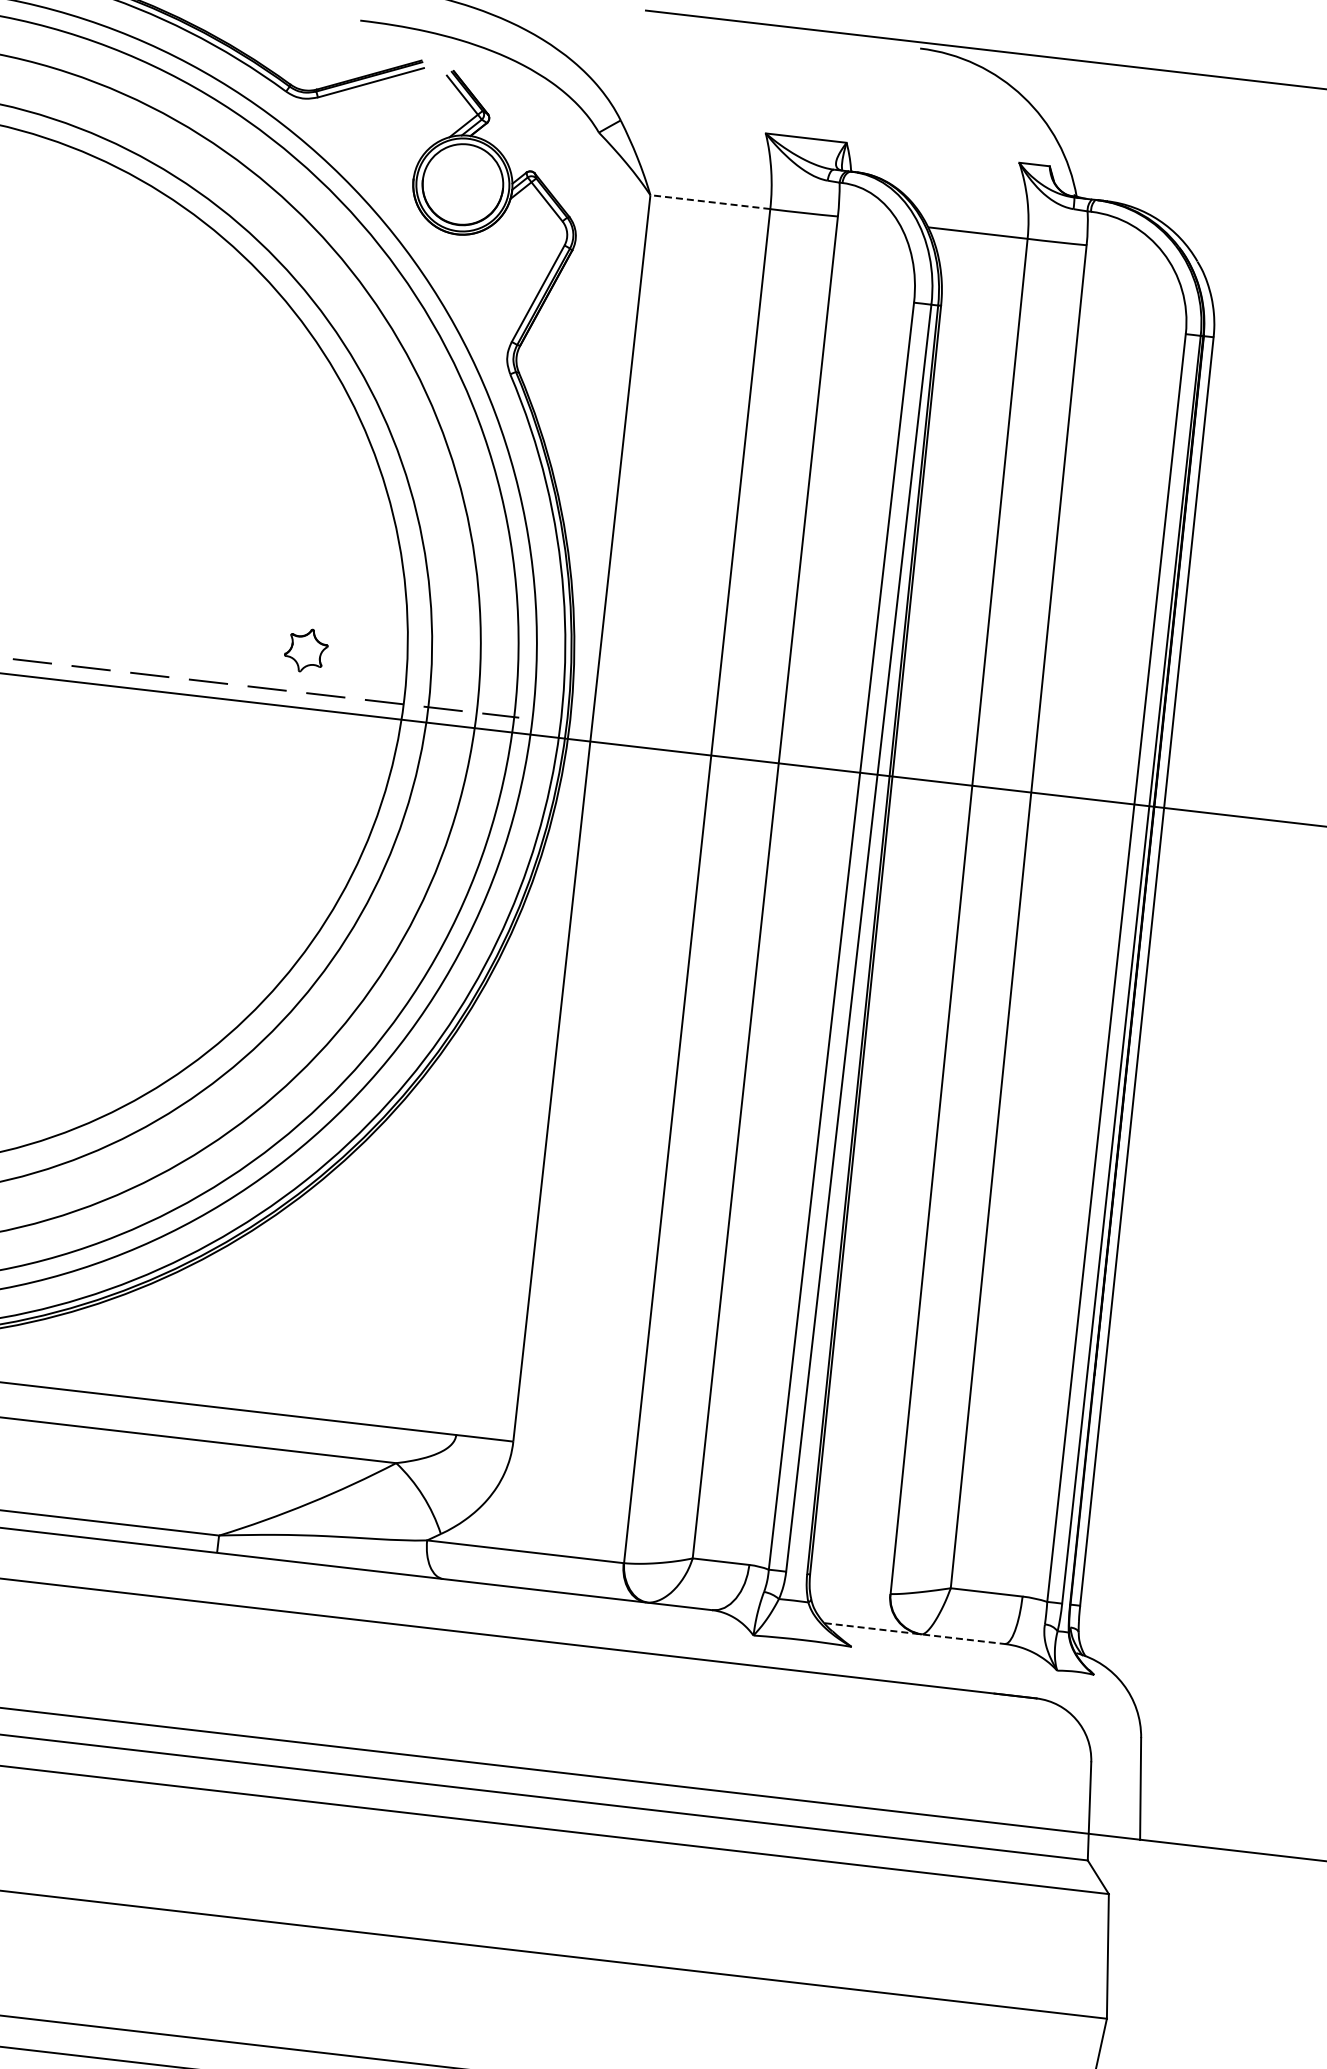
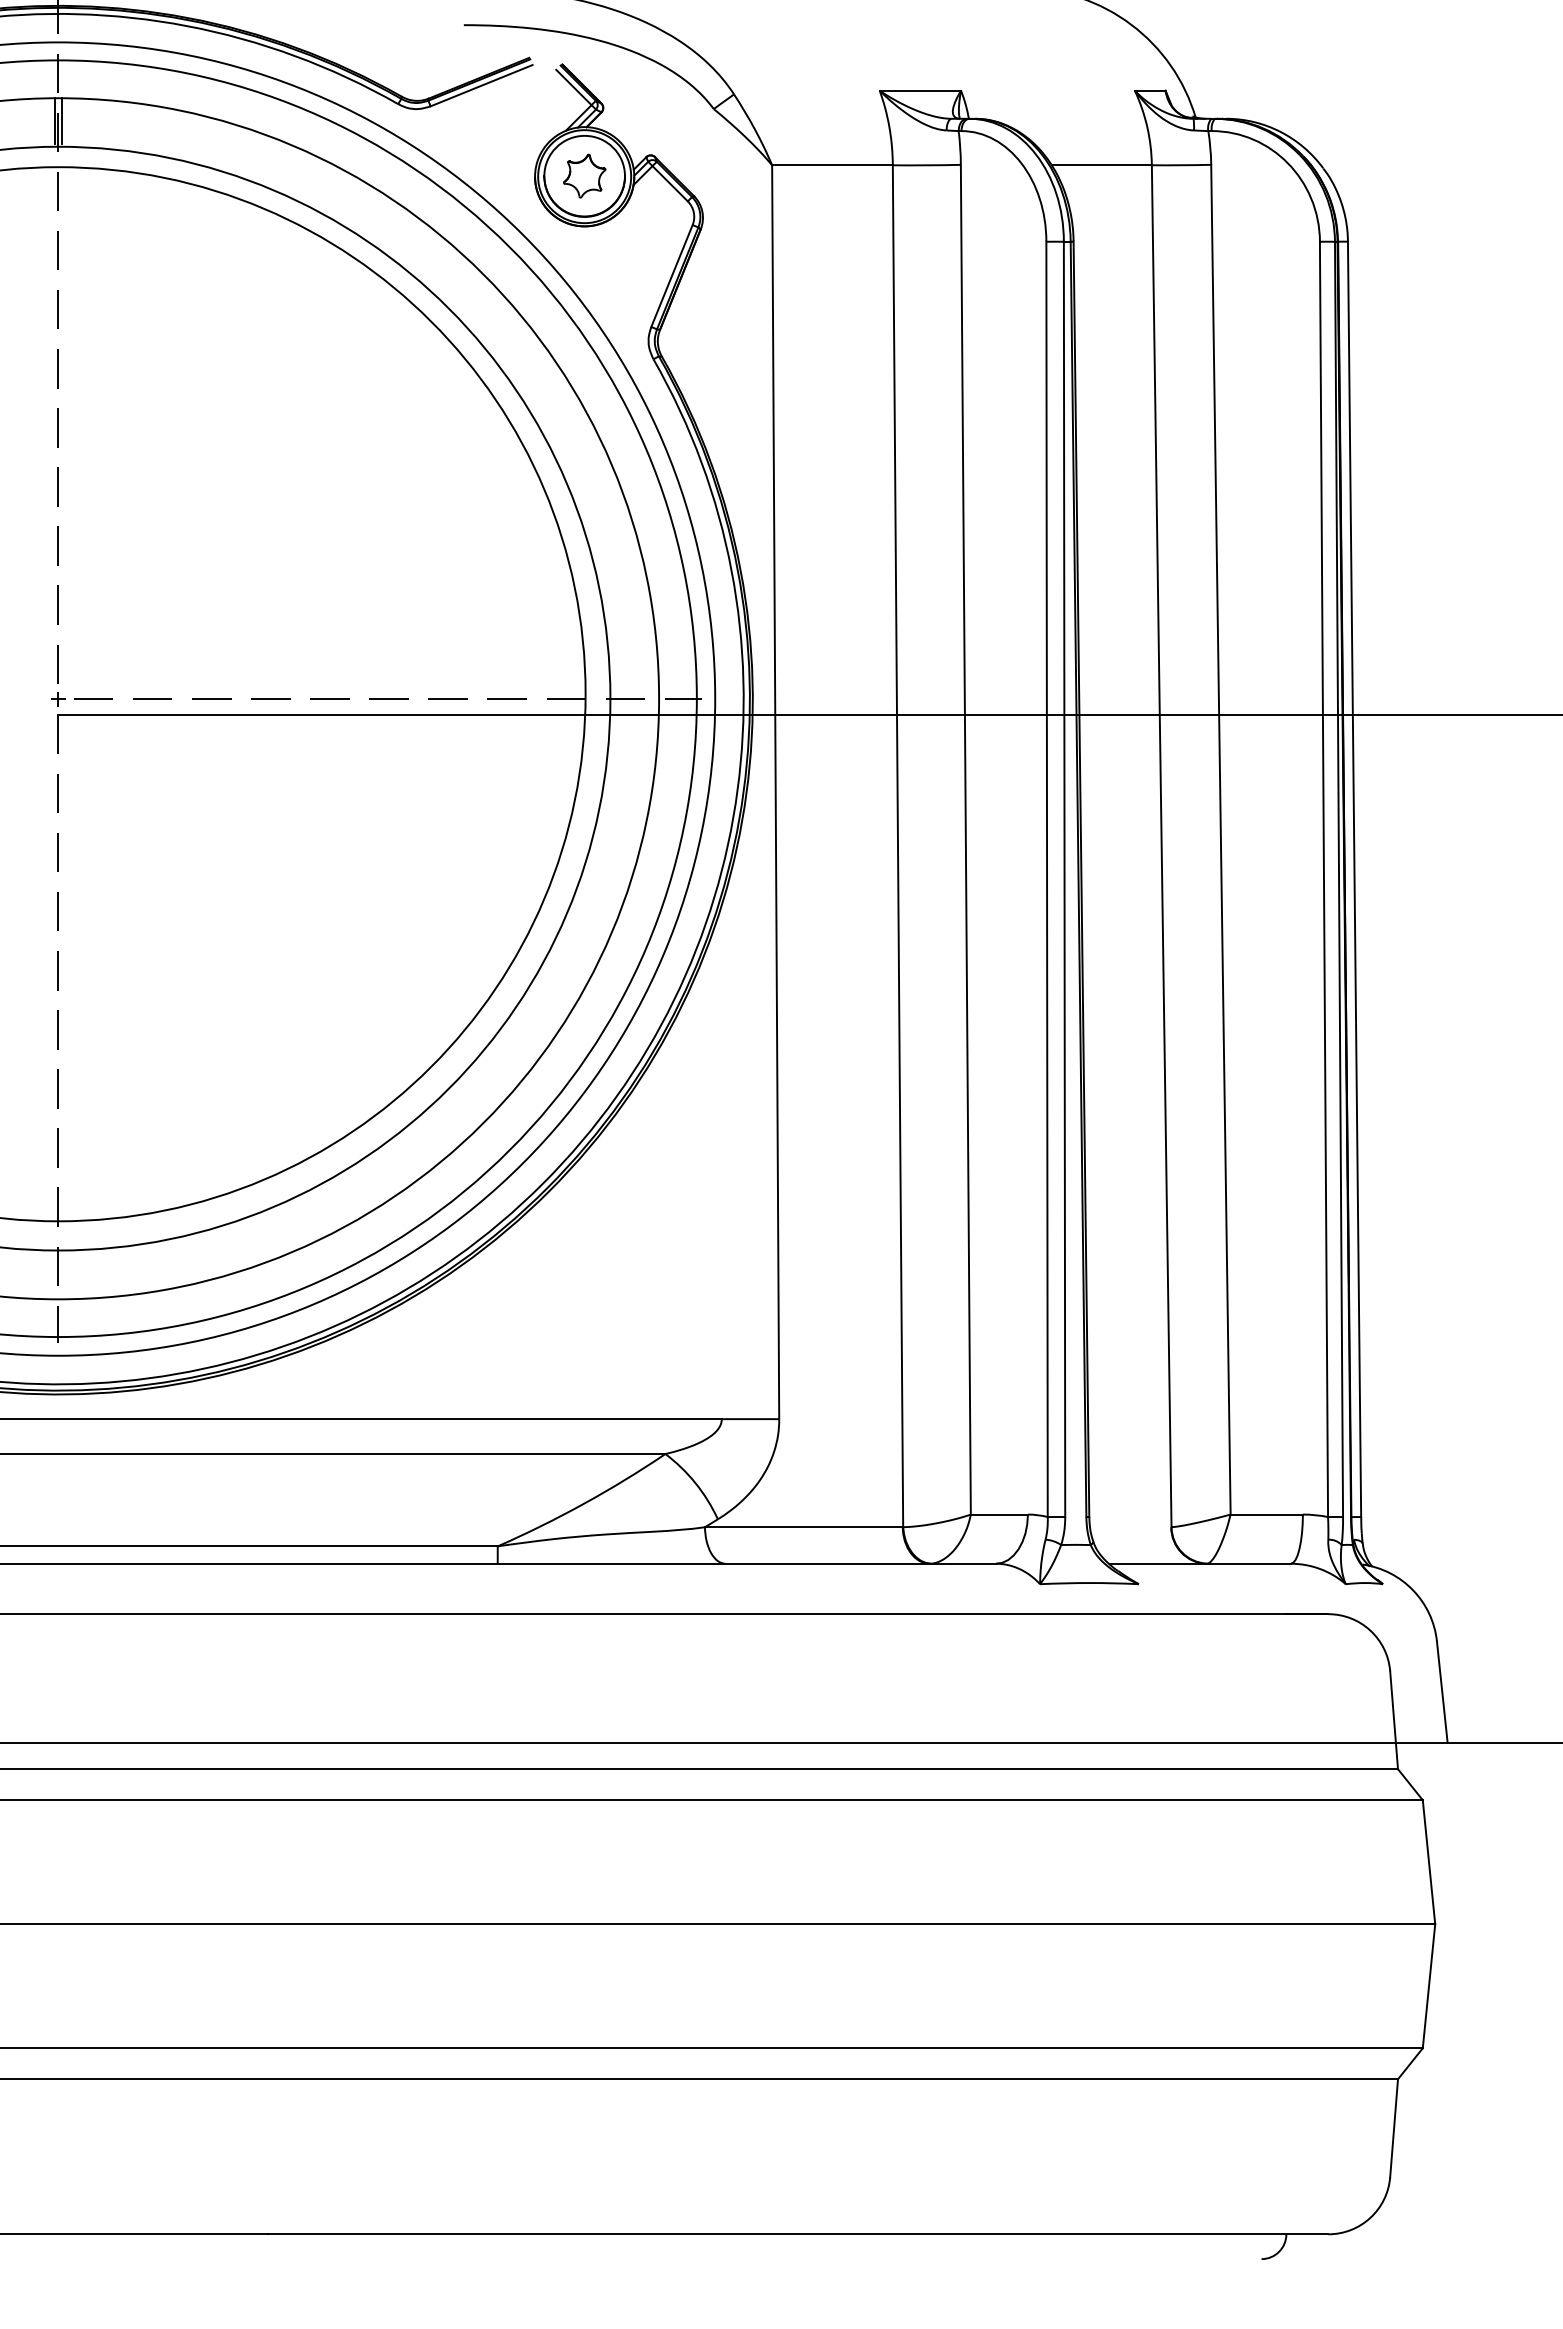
line: (709, 202) -> (831, 165), dashed -> solid
part: (306, 649) -> (584, 175), moved
line: (915, 1633) -> (1200, 1563), dashed -> solid

